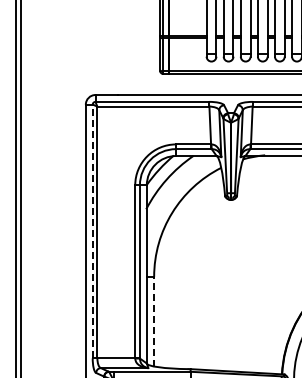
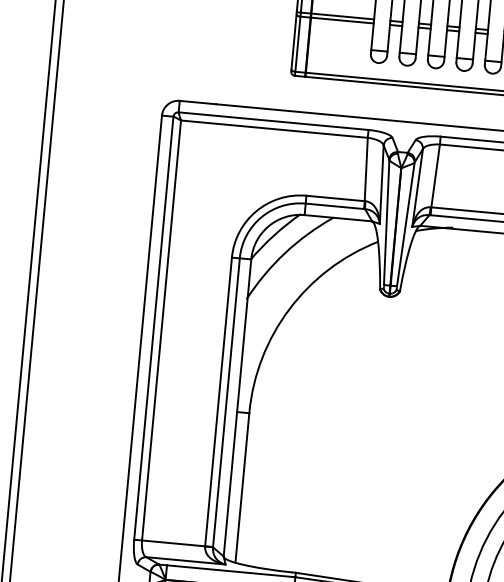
line: (92, 231) -> (153, 328), dashed -> solid
line: (154, 321) -> (242, 487), dashed -> solid

